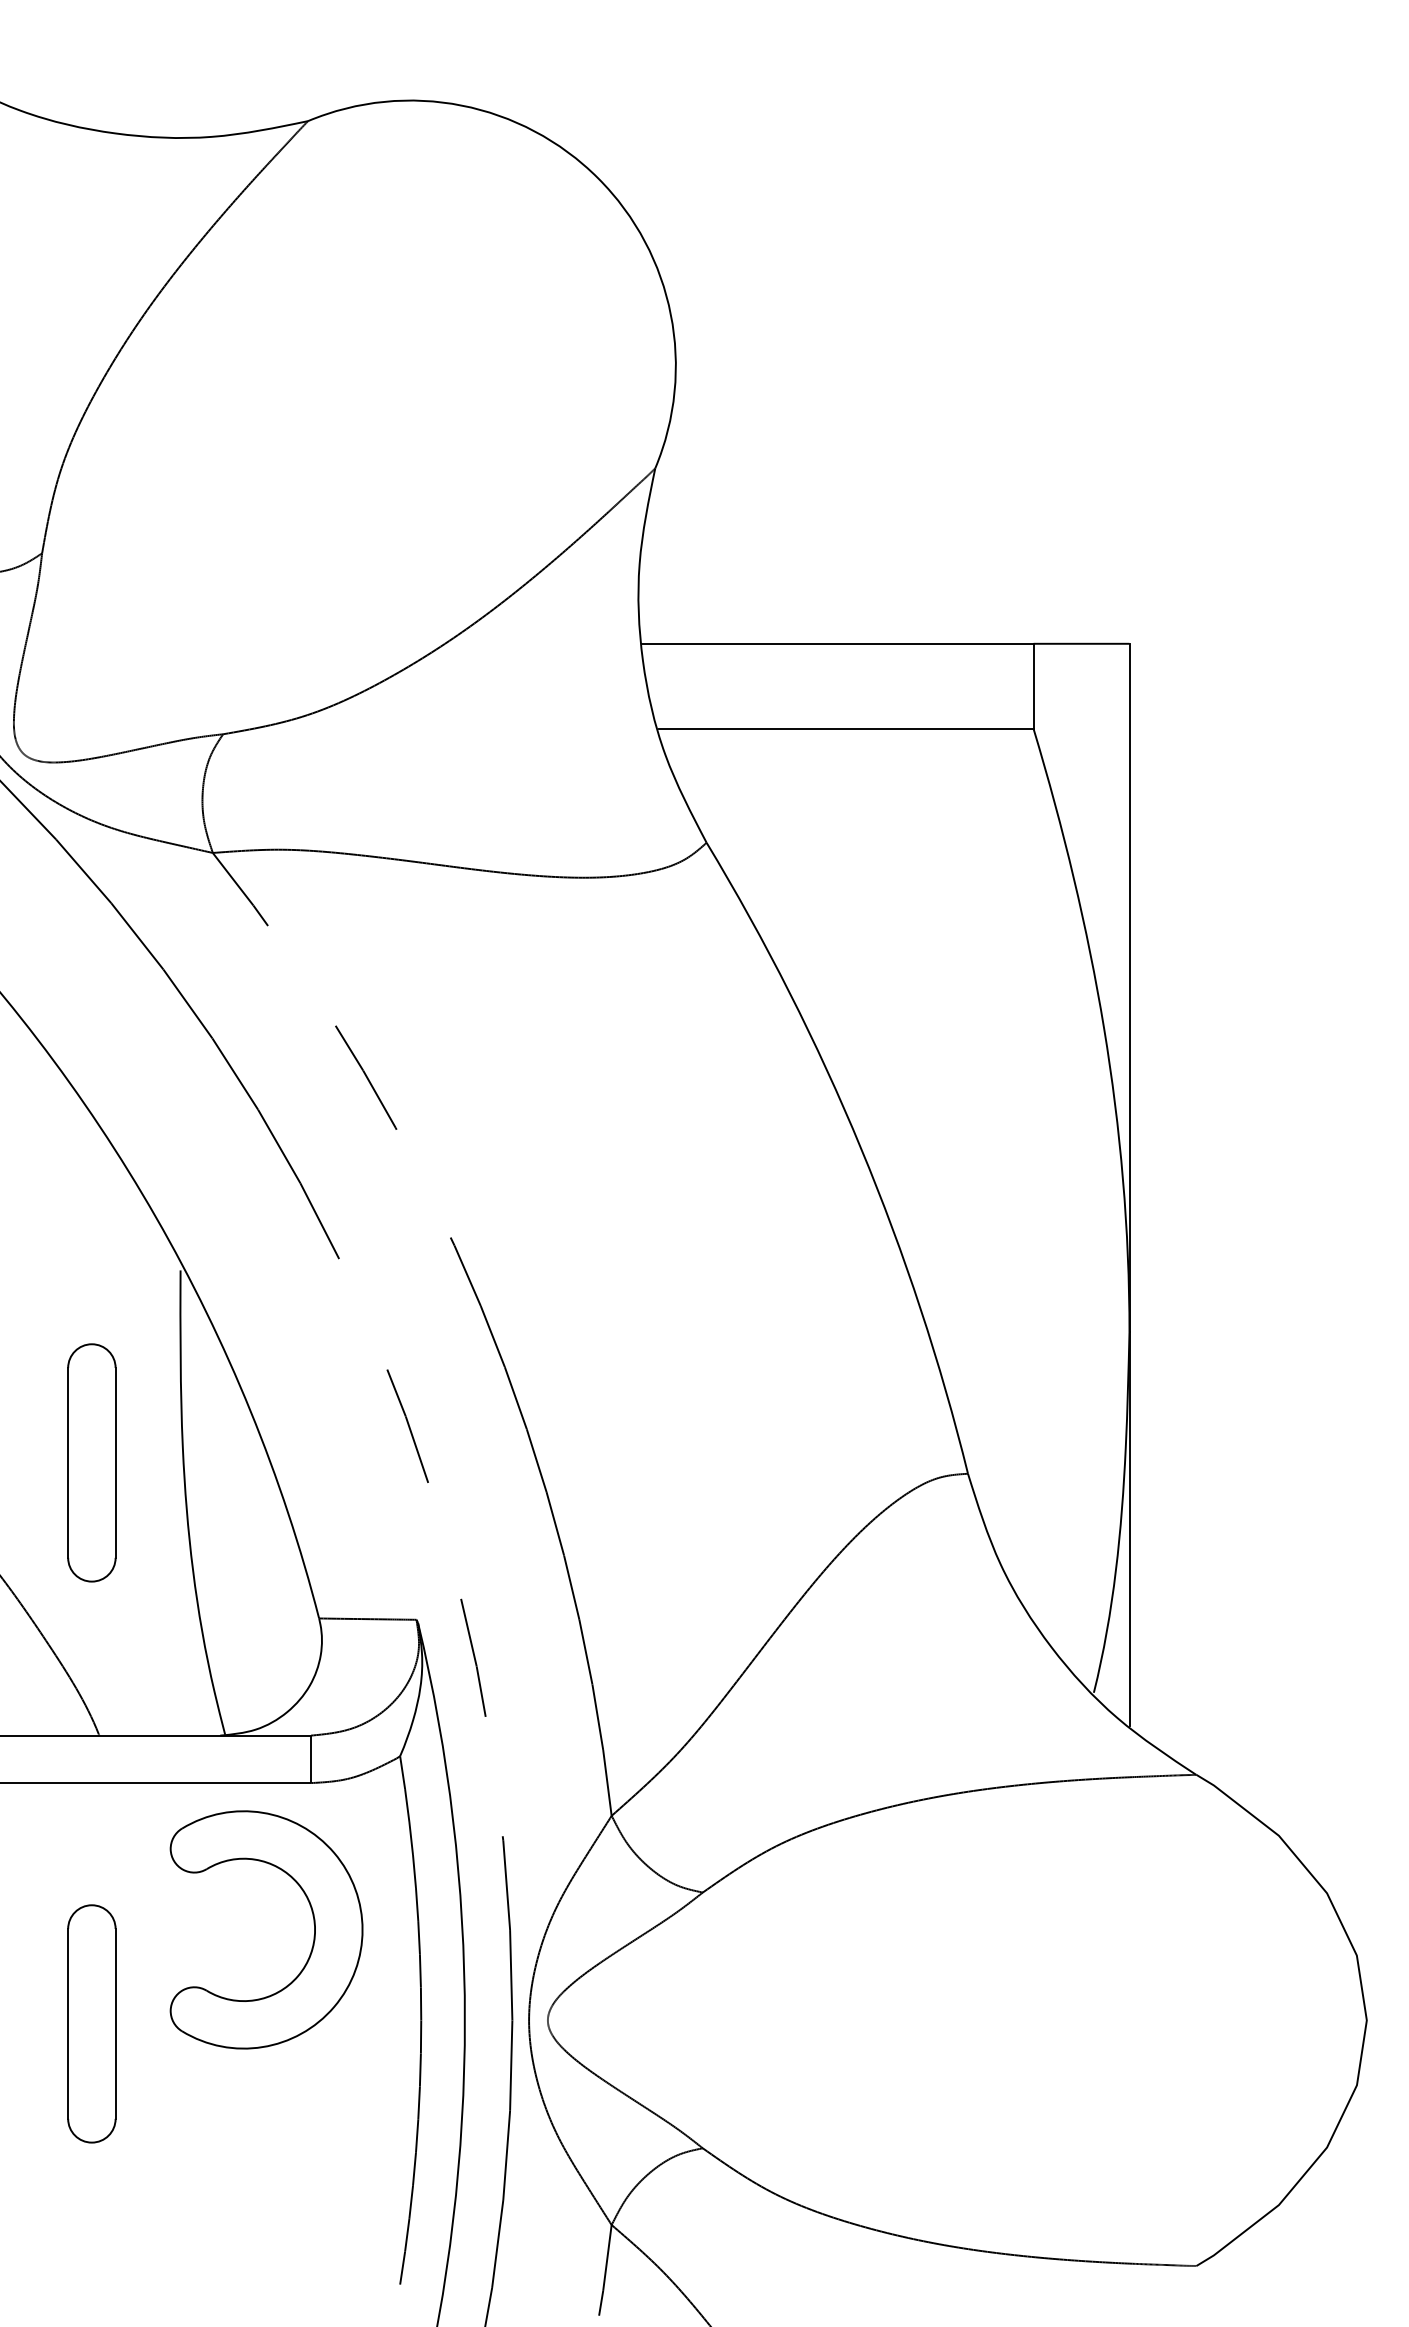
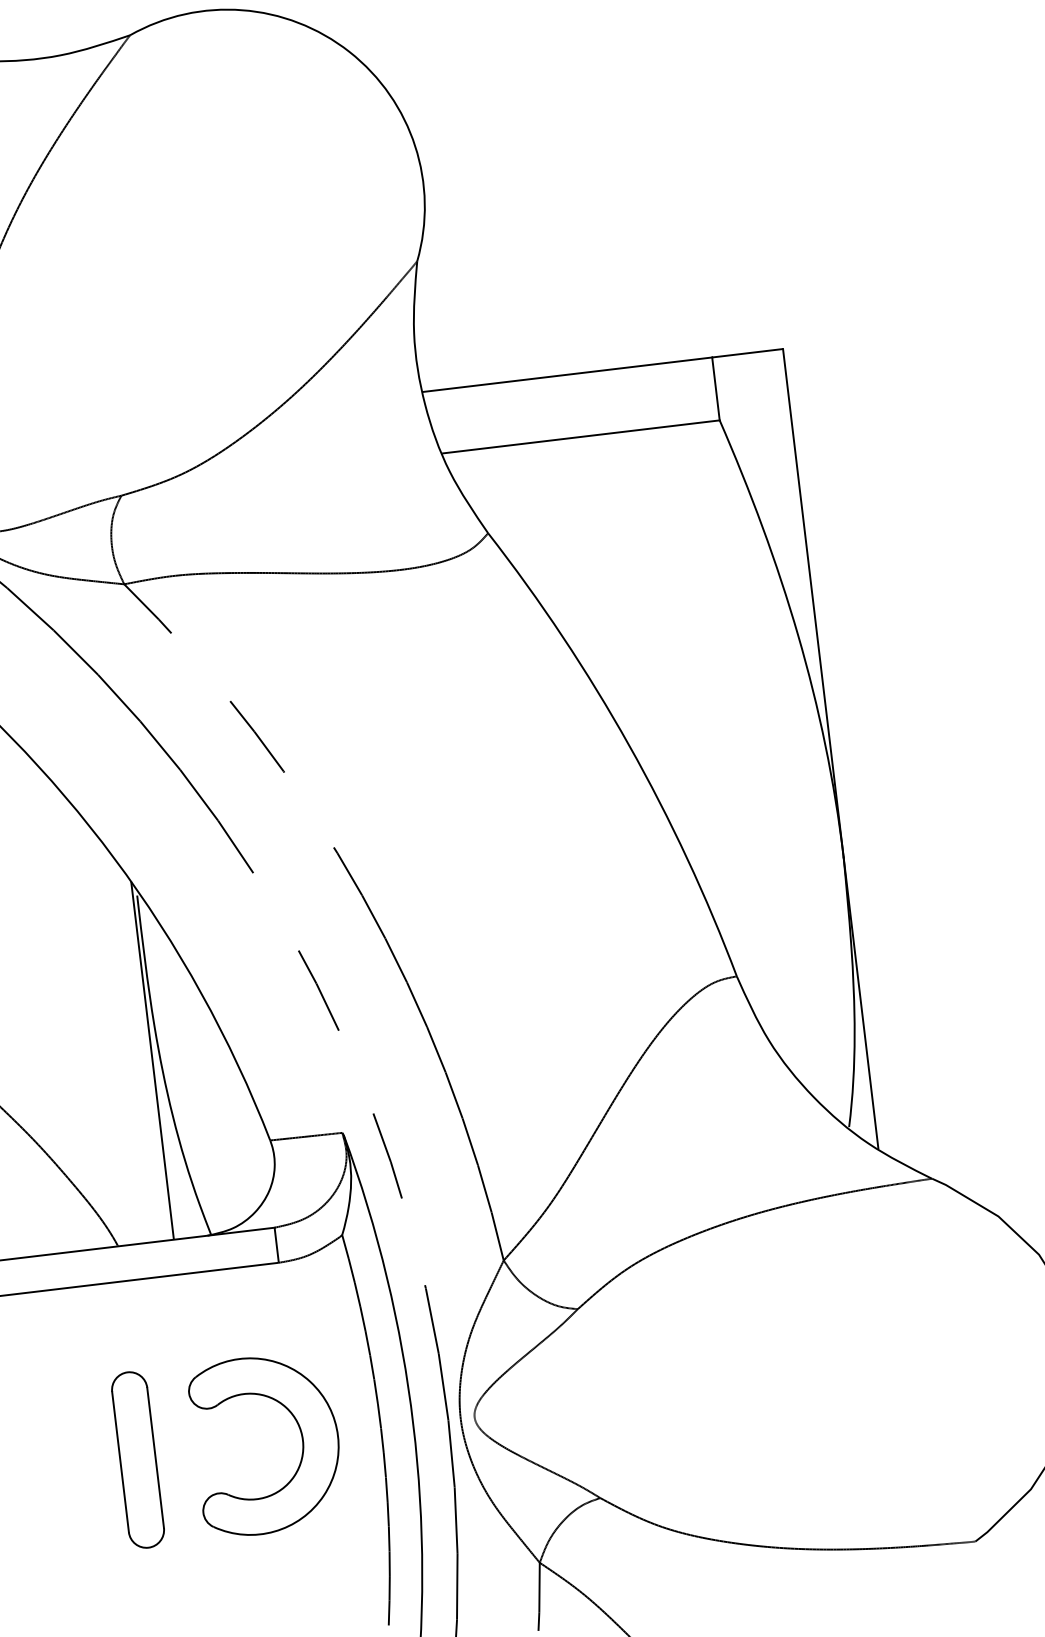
part: (91, 1462) -> (88, 1045), removed
line: (174, 1492) -> (152, 1060), added
part: (313, 1923) -> (301, 1435), moved

